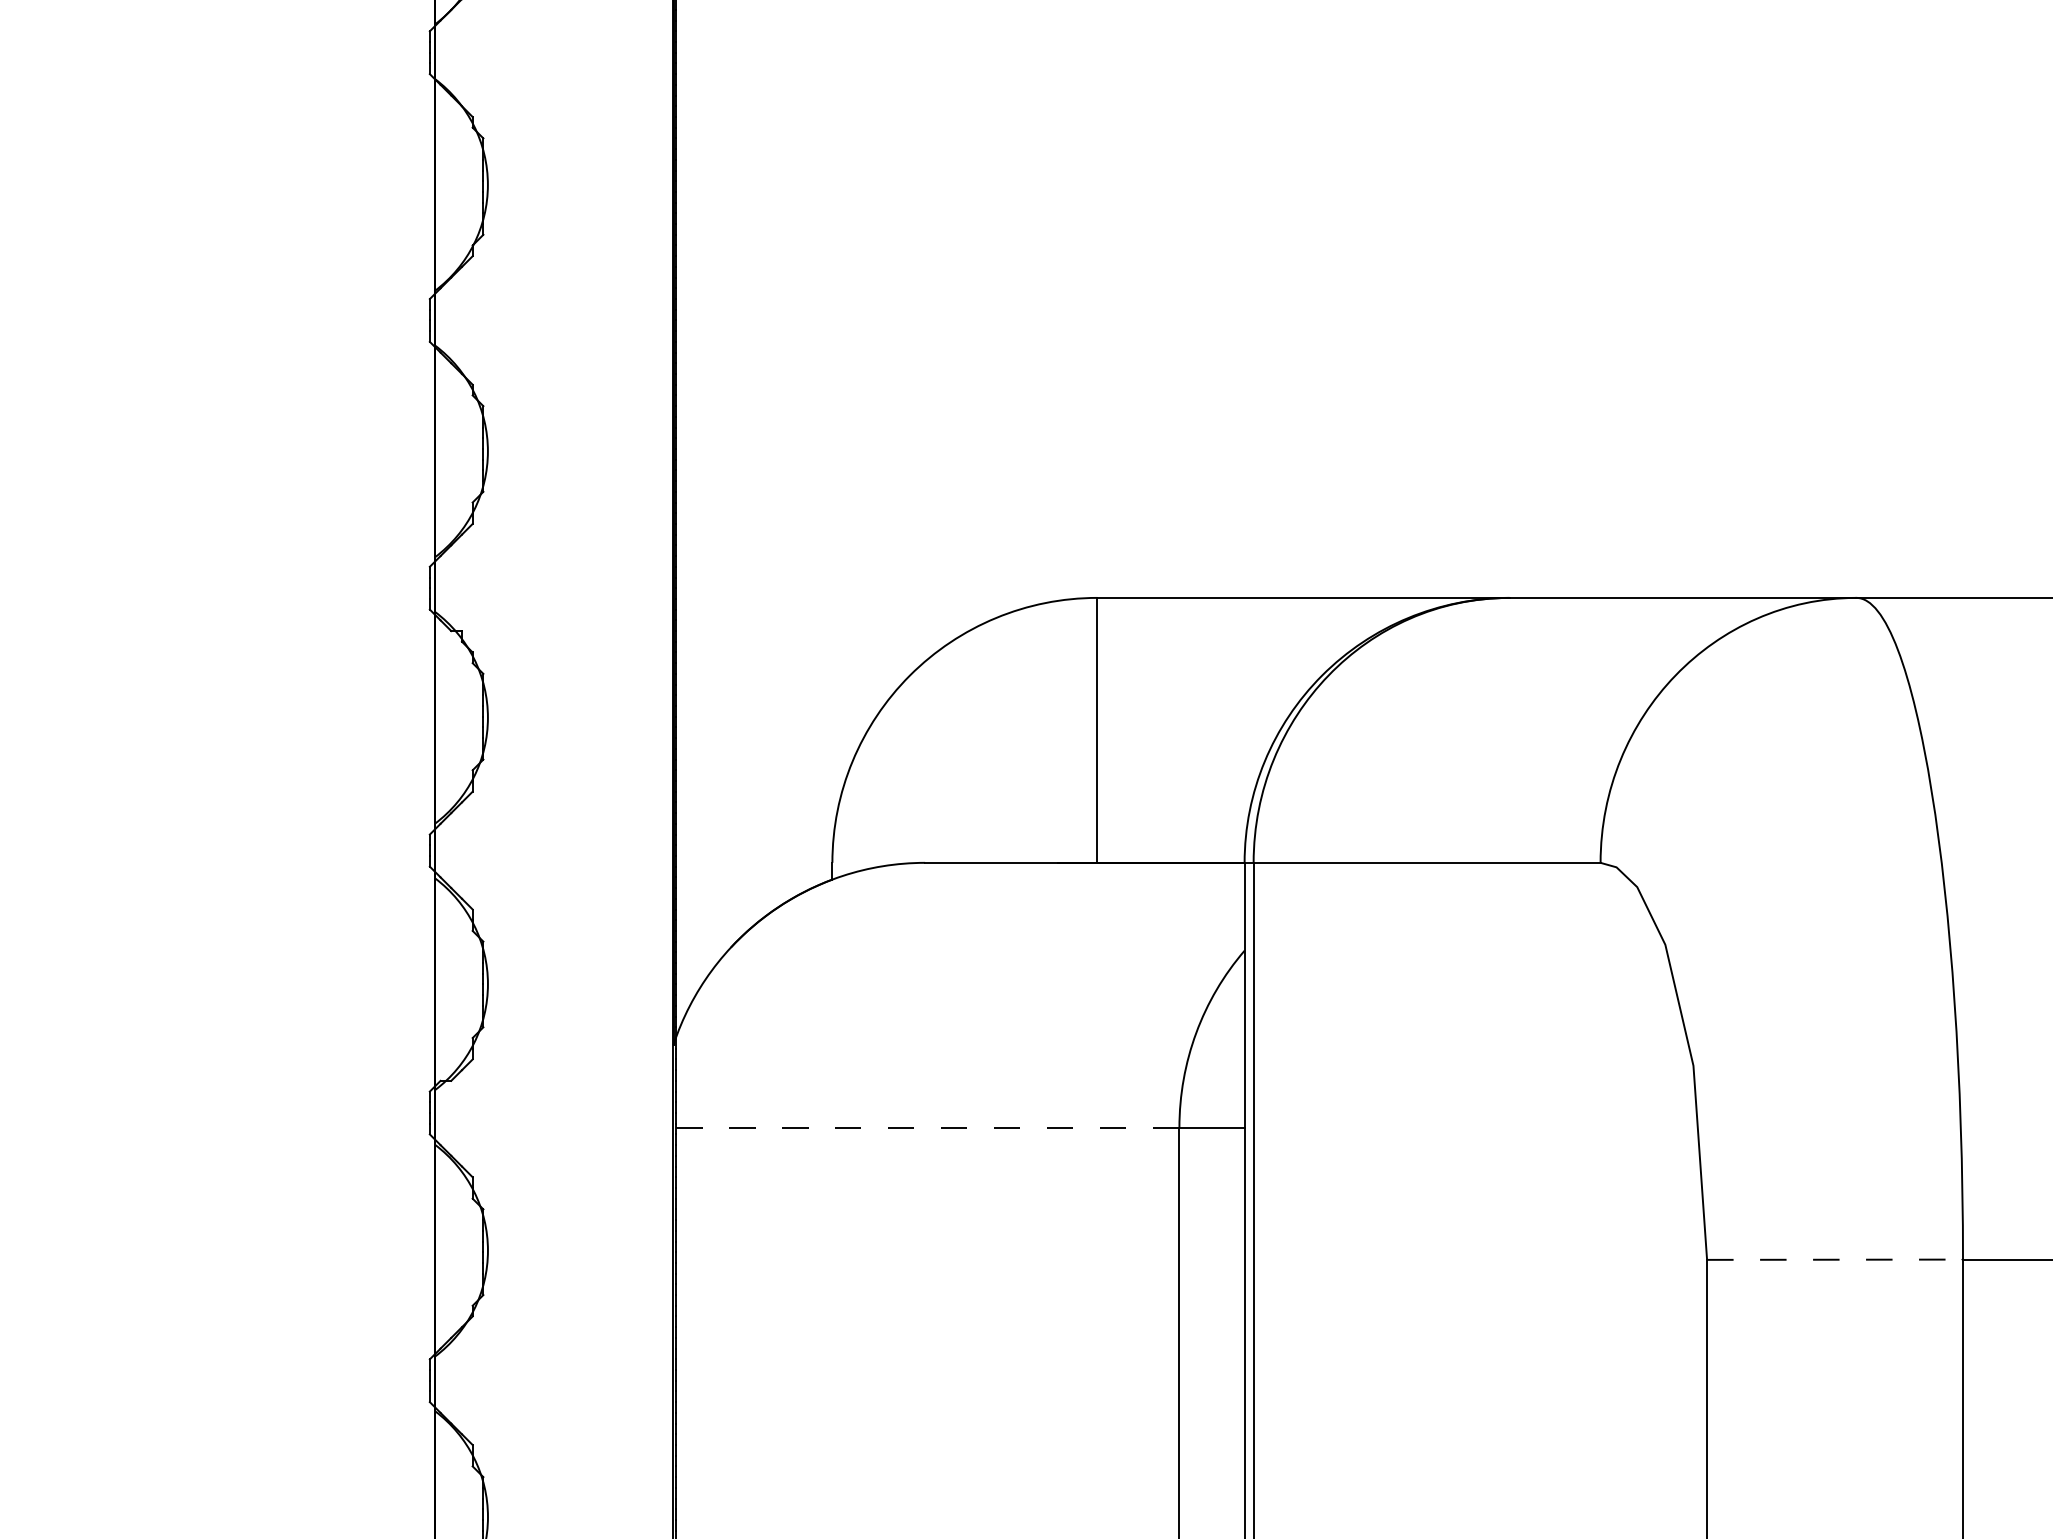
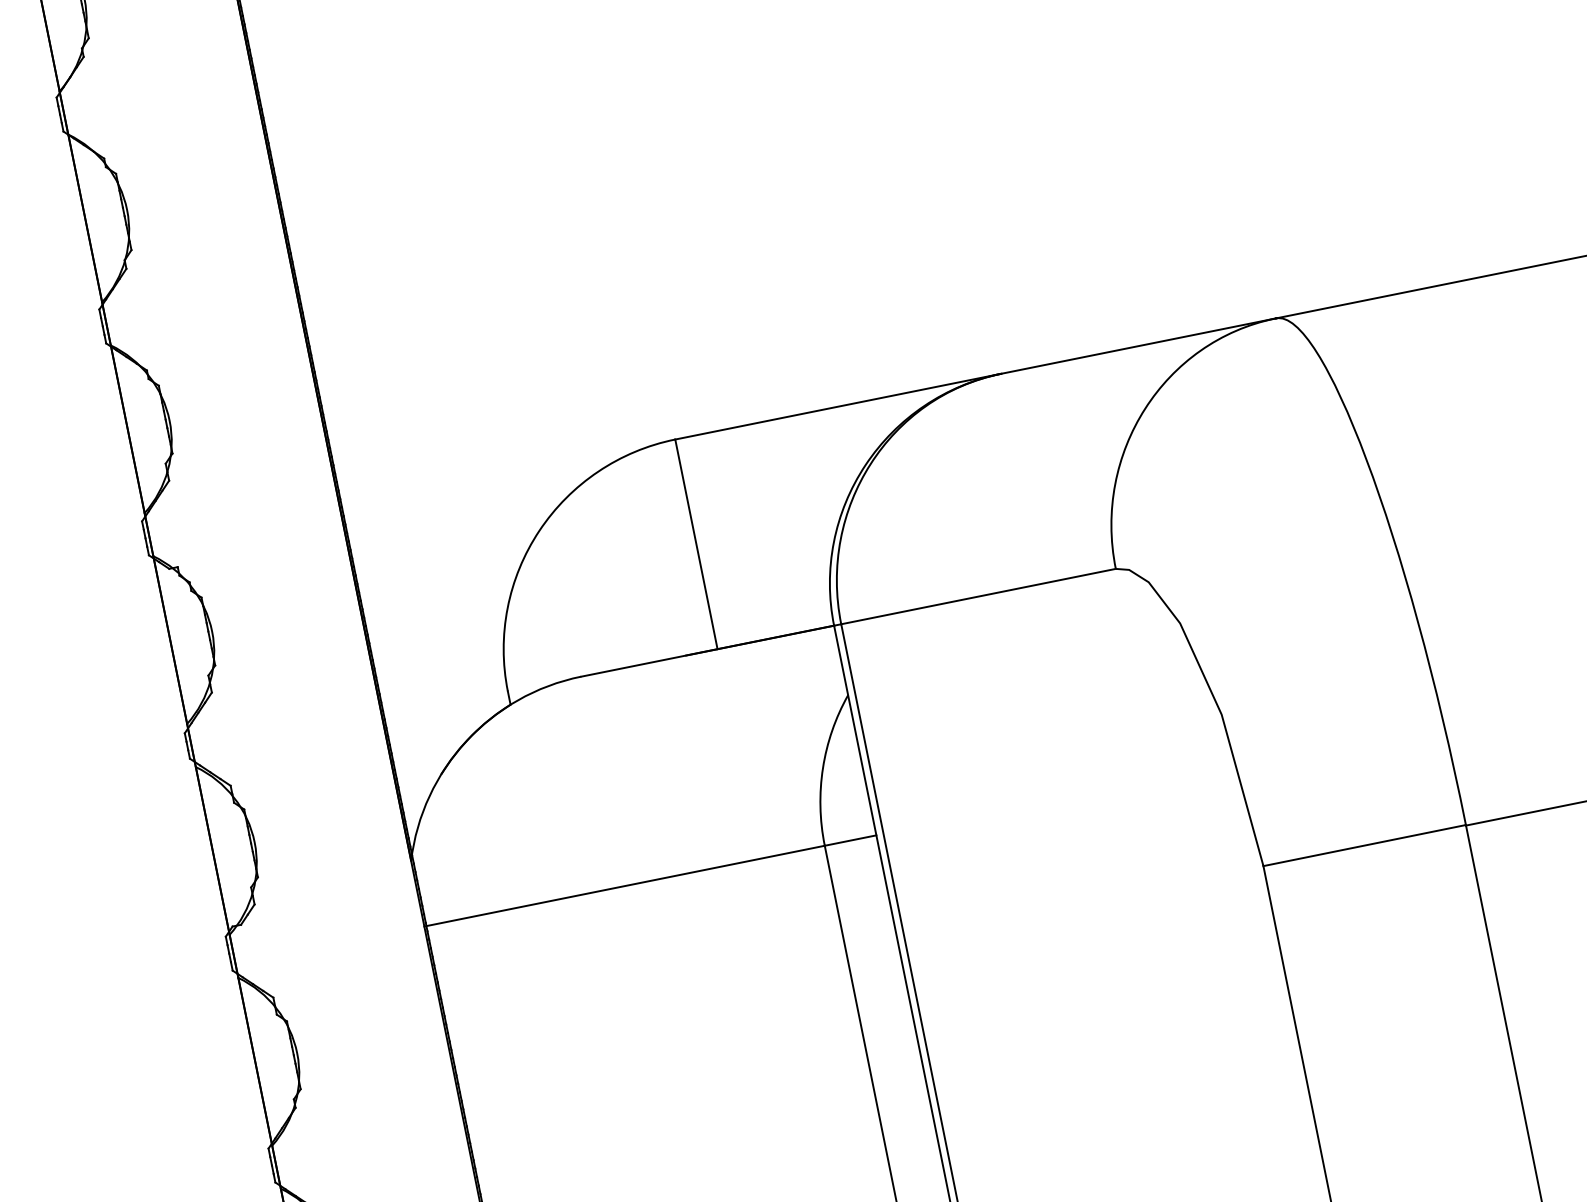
line: (926, 1127) -> (624, 885), dashed -> solid
line: (1834, 1259) -> (1364, 845), dashed -> solid

